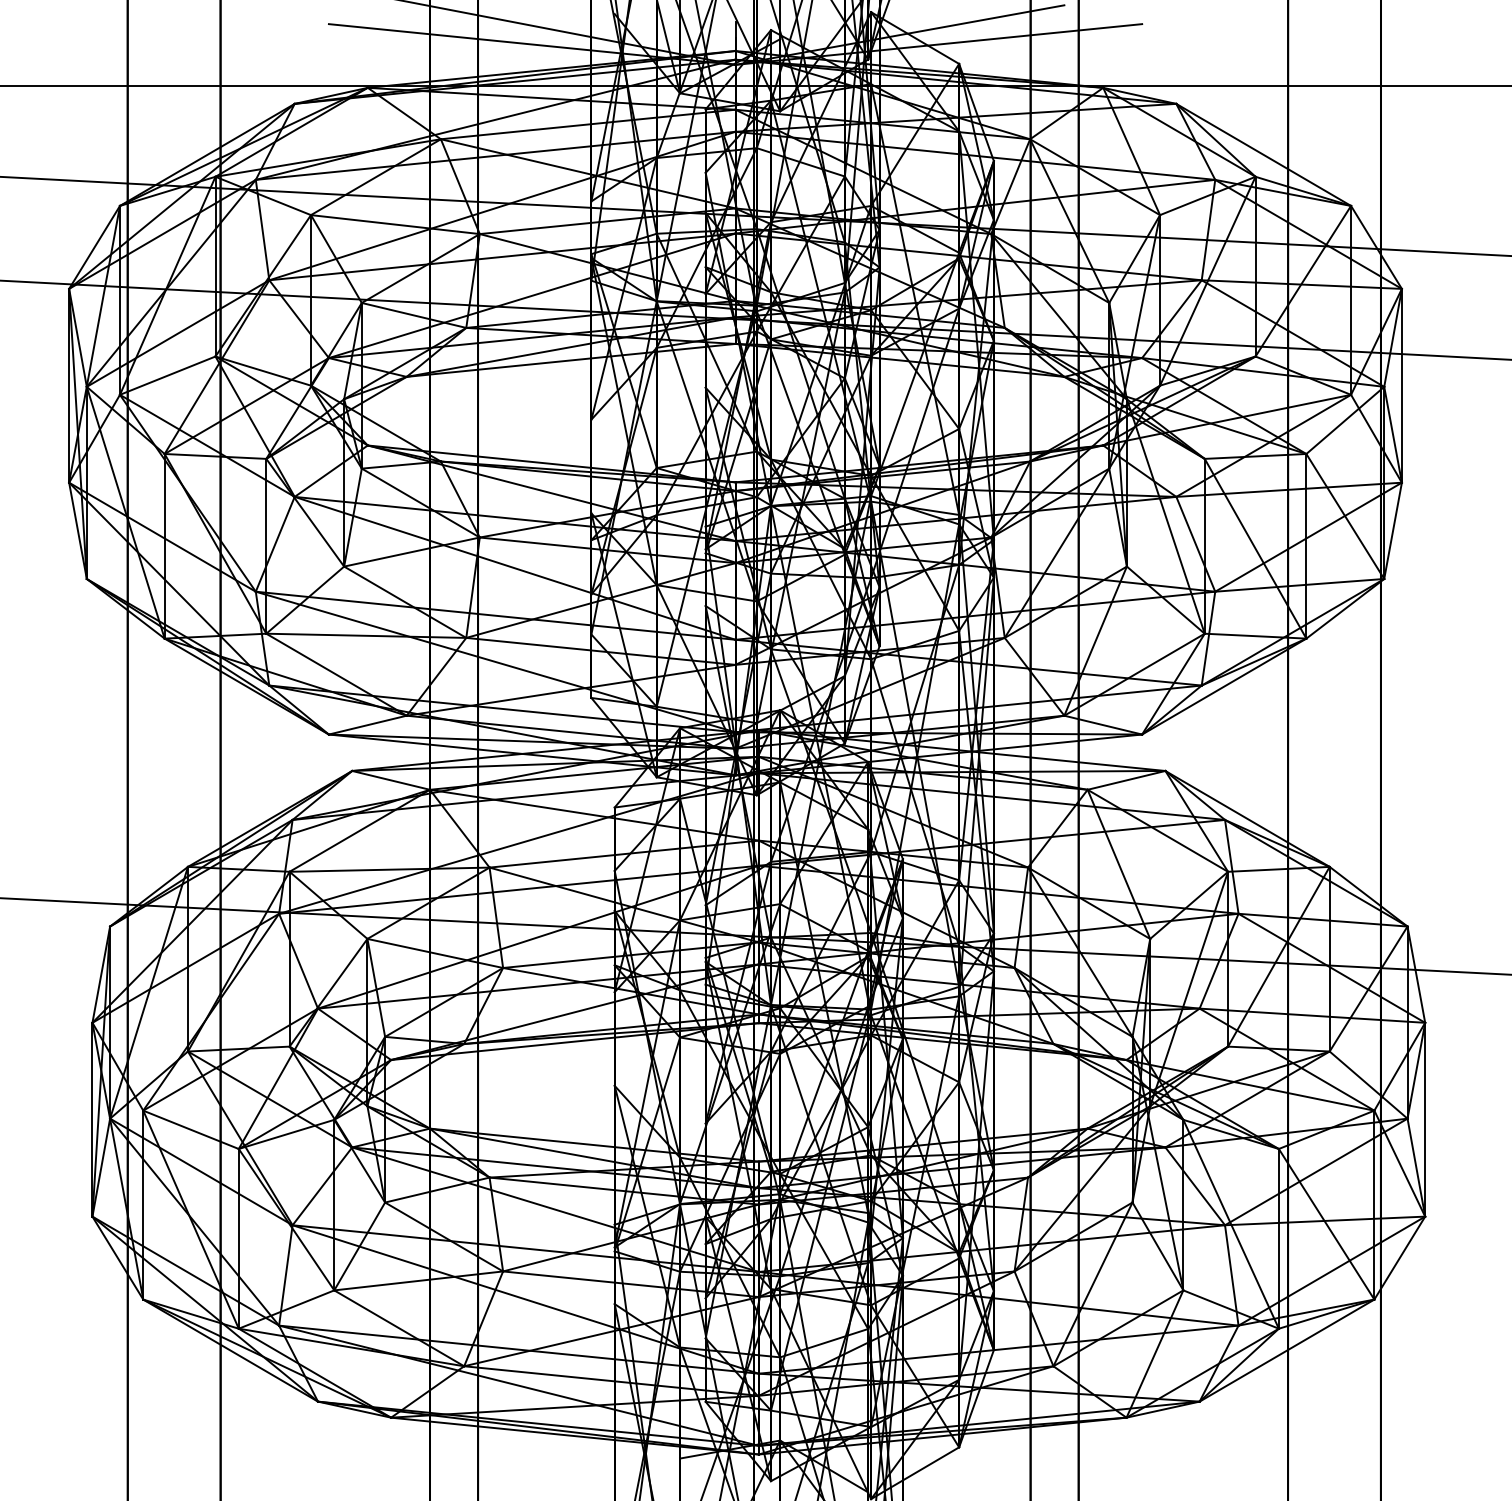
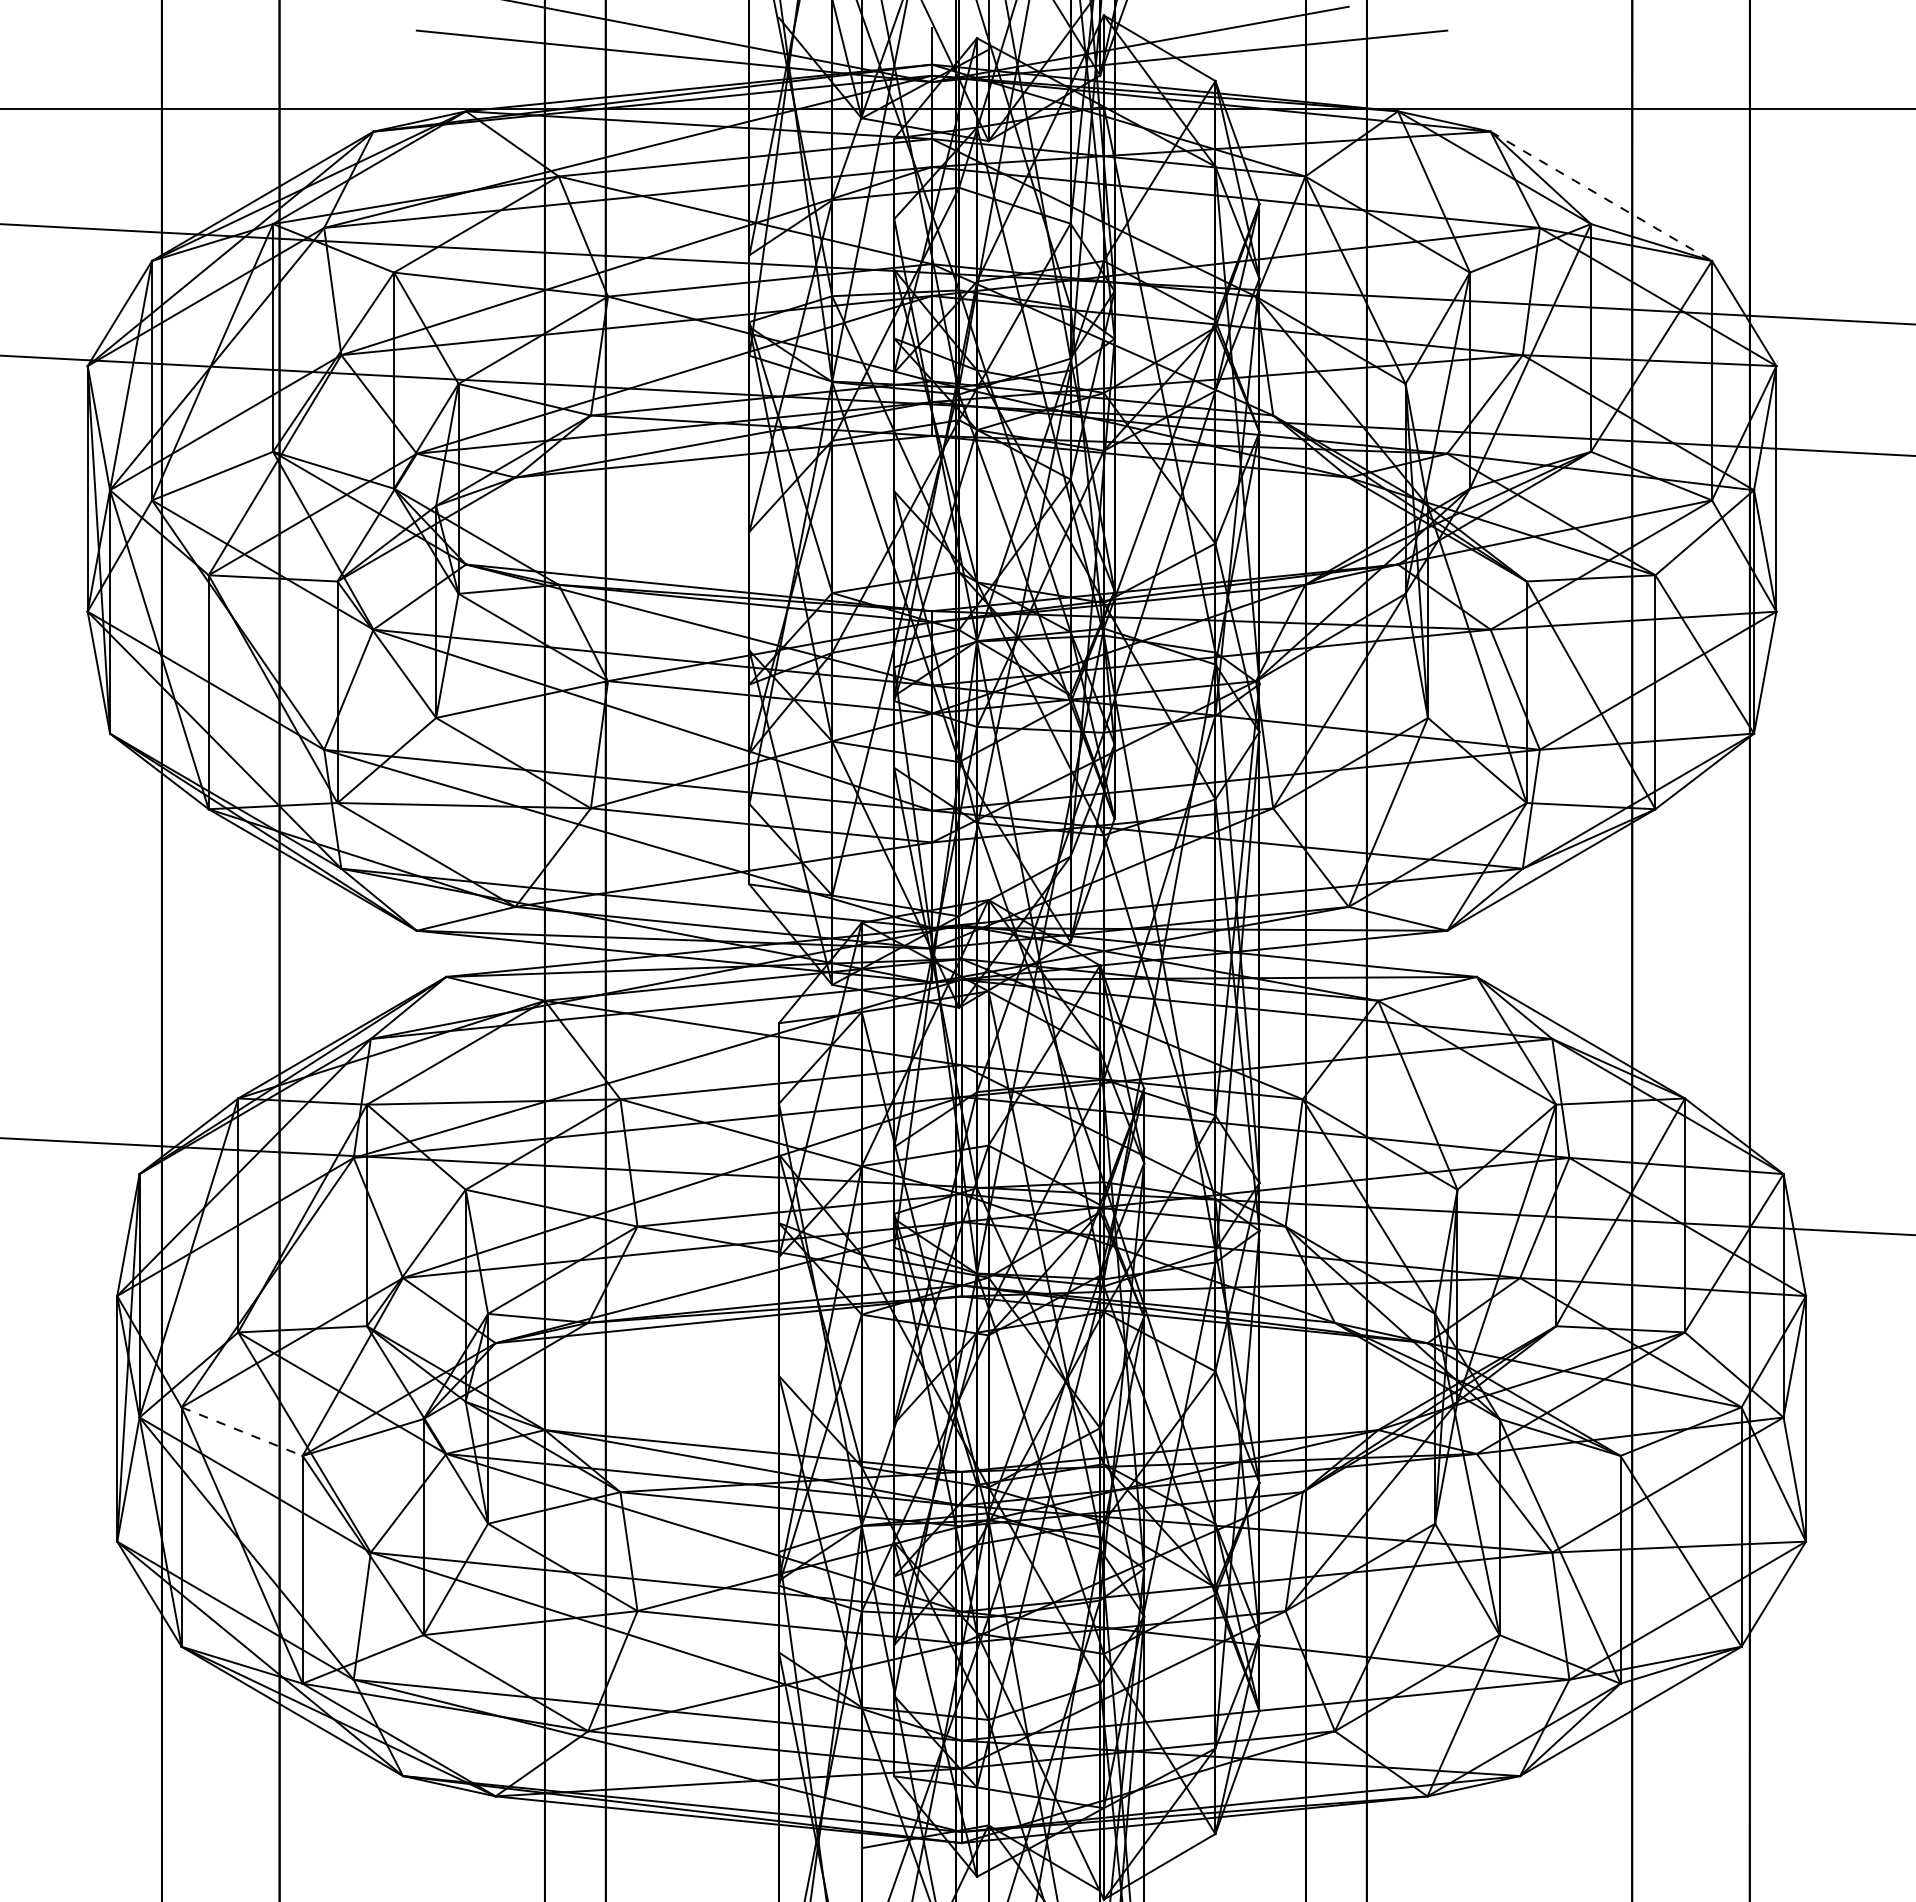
line: (1263, 155) -> (1601, 196), solid -> dashed
line: (191, 1129) -> (242, 1431), solid -> dashed

